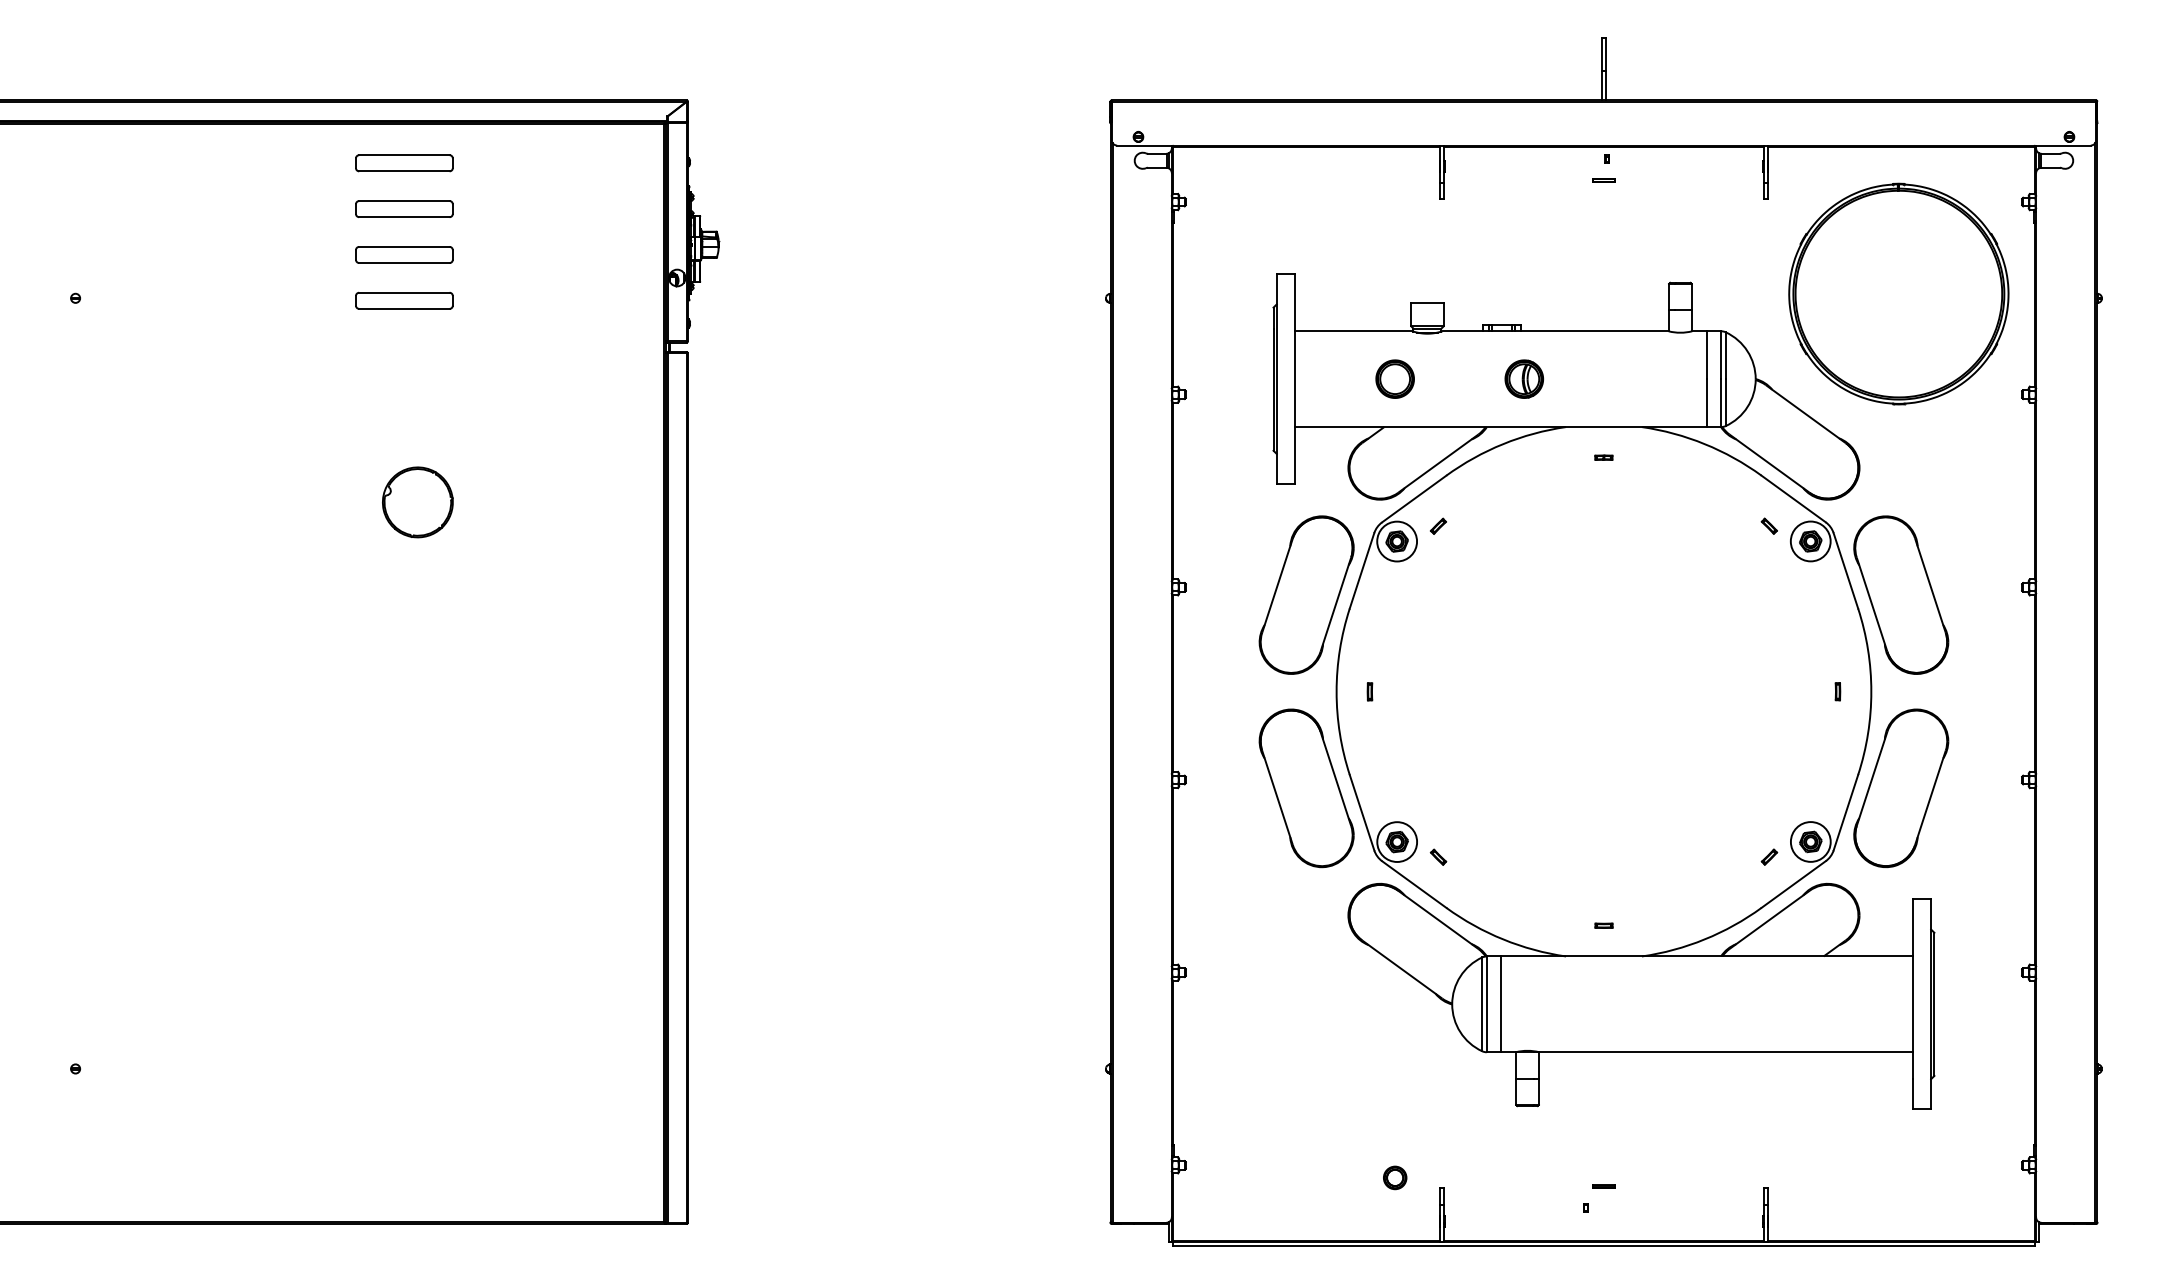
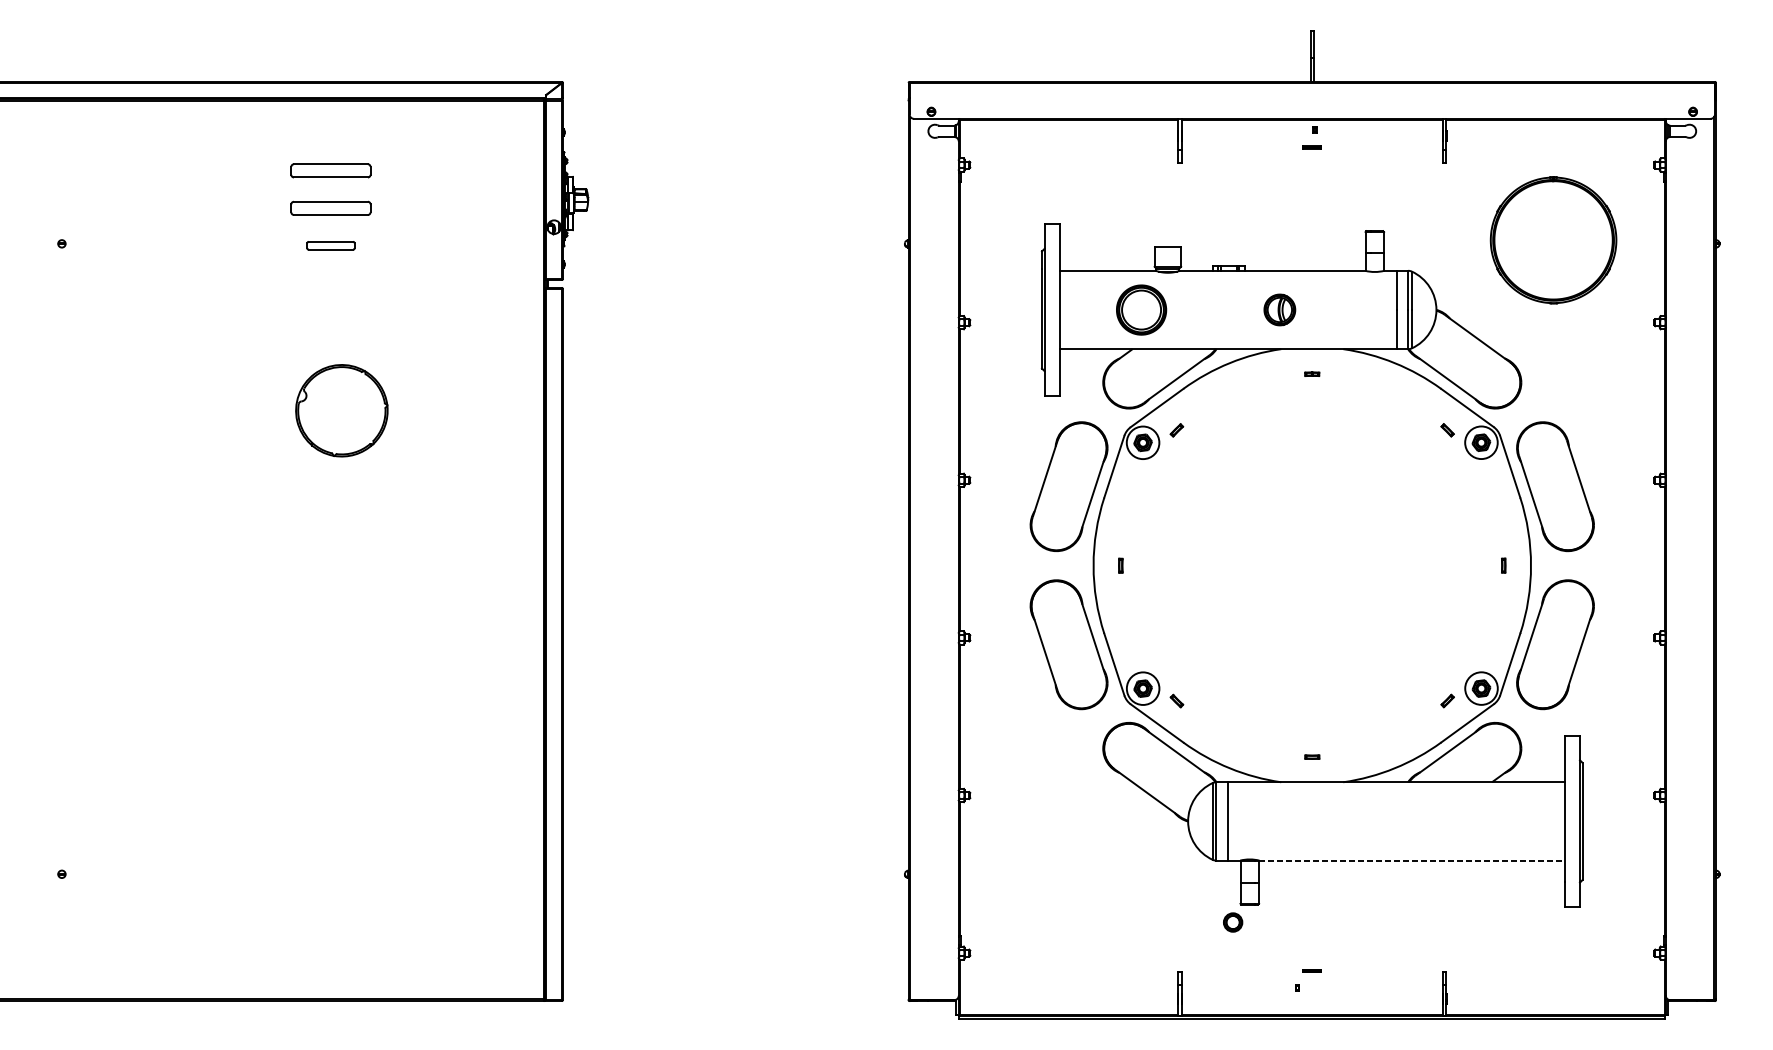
part: (404, 163) -> (331, 133), removed
part: (1898, 293) -> (1553, 239), size x0.7
part: (404, 300) -> (331, 245), size x0.6
part: (1394, 378) -> (1140, 309), size x1.6
part: (1524, 378) -> (1280, 309), moved
part: (417, 502) -> (341, 410), size x1.6
line: (1726, 1052) -> (1412, 860), solid -> dashed
part: (1395, 1177) -> (1233, 922), moved

